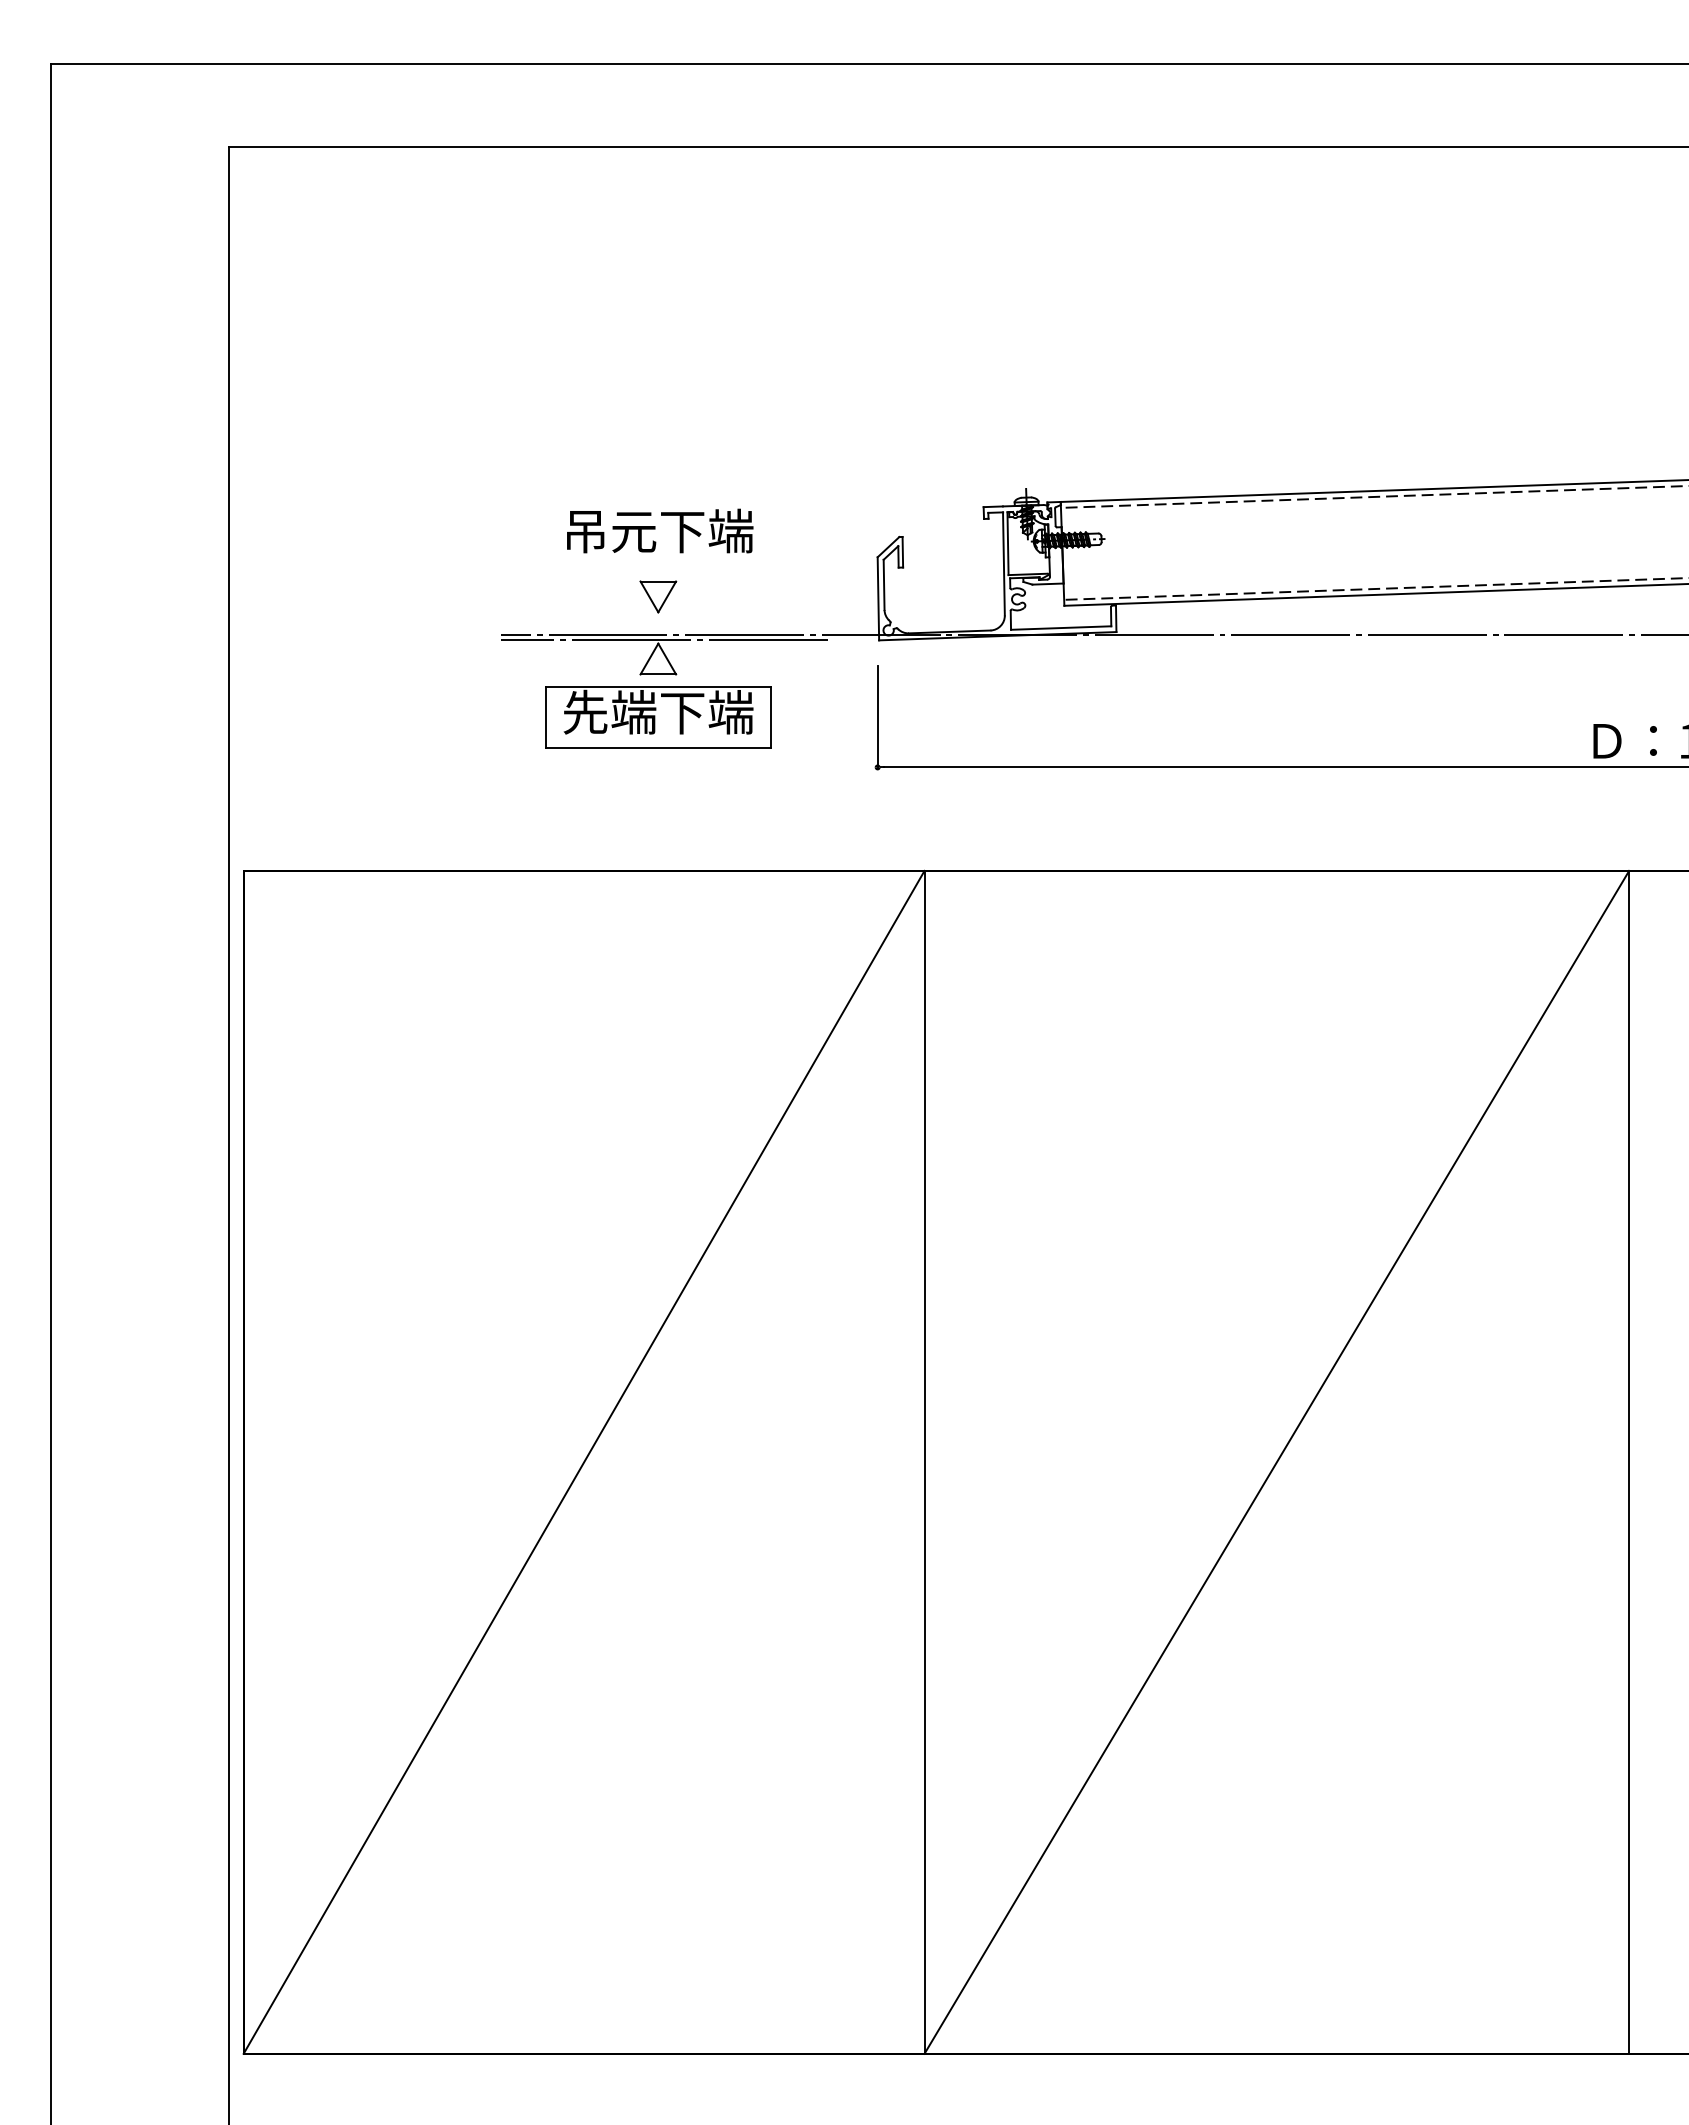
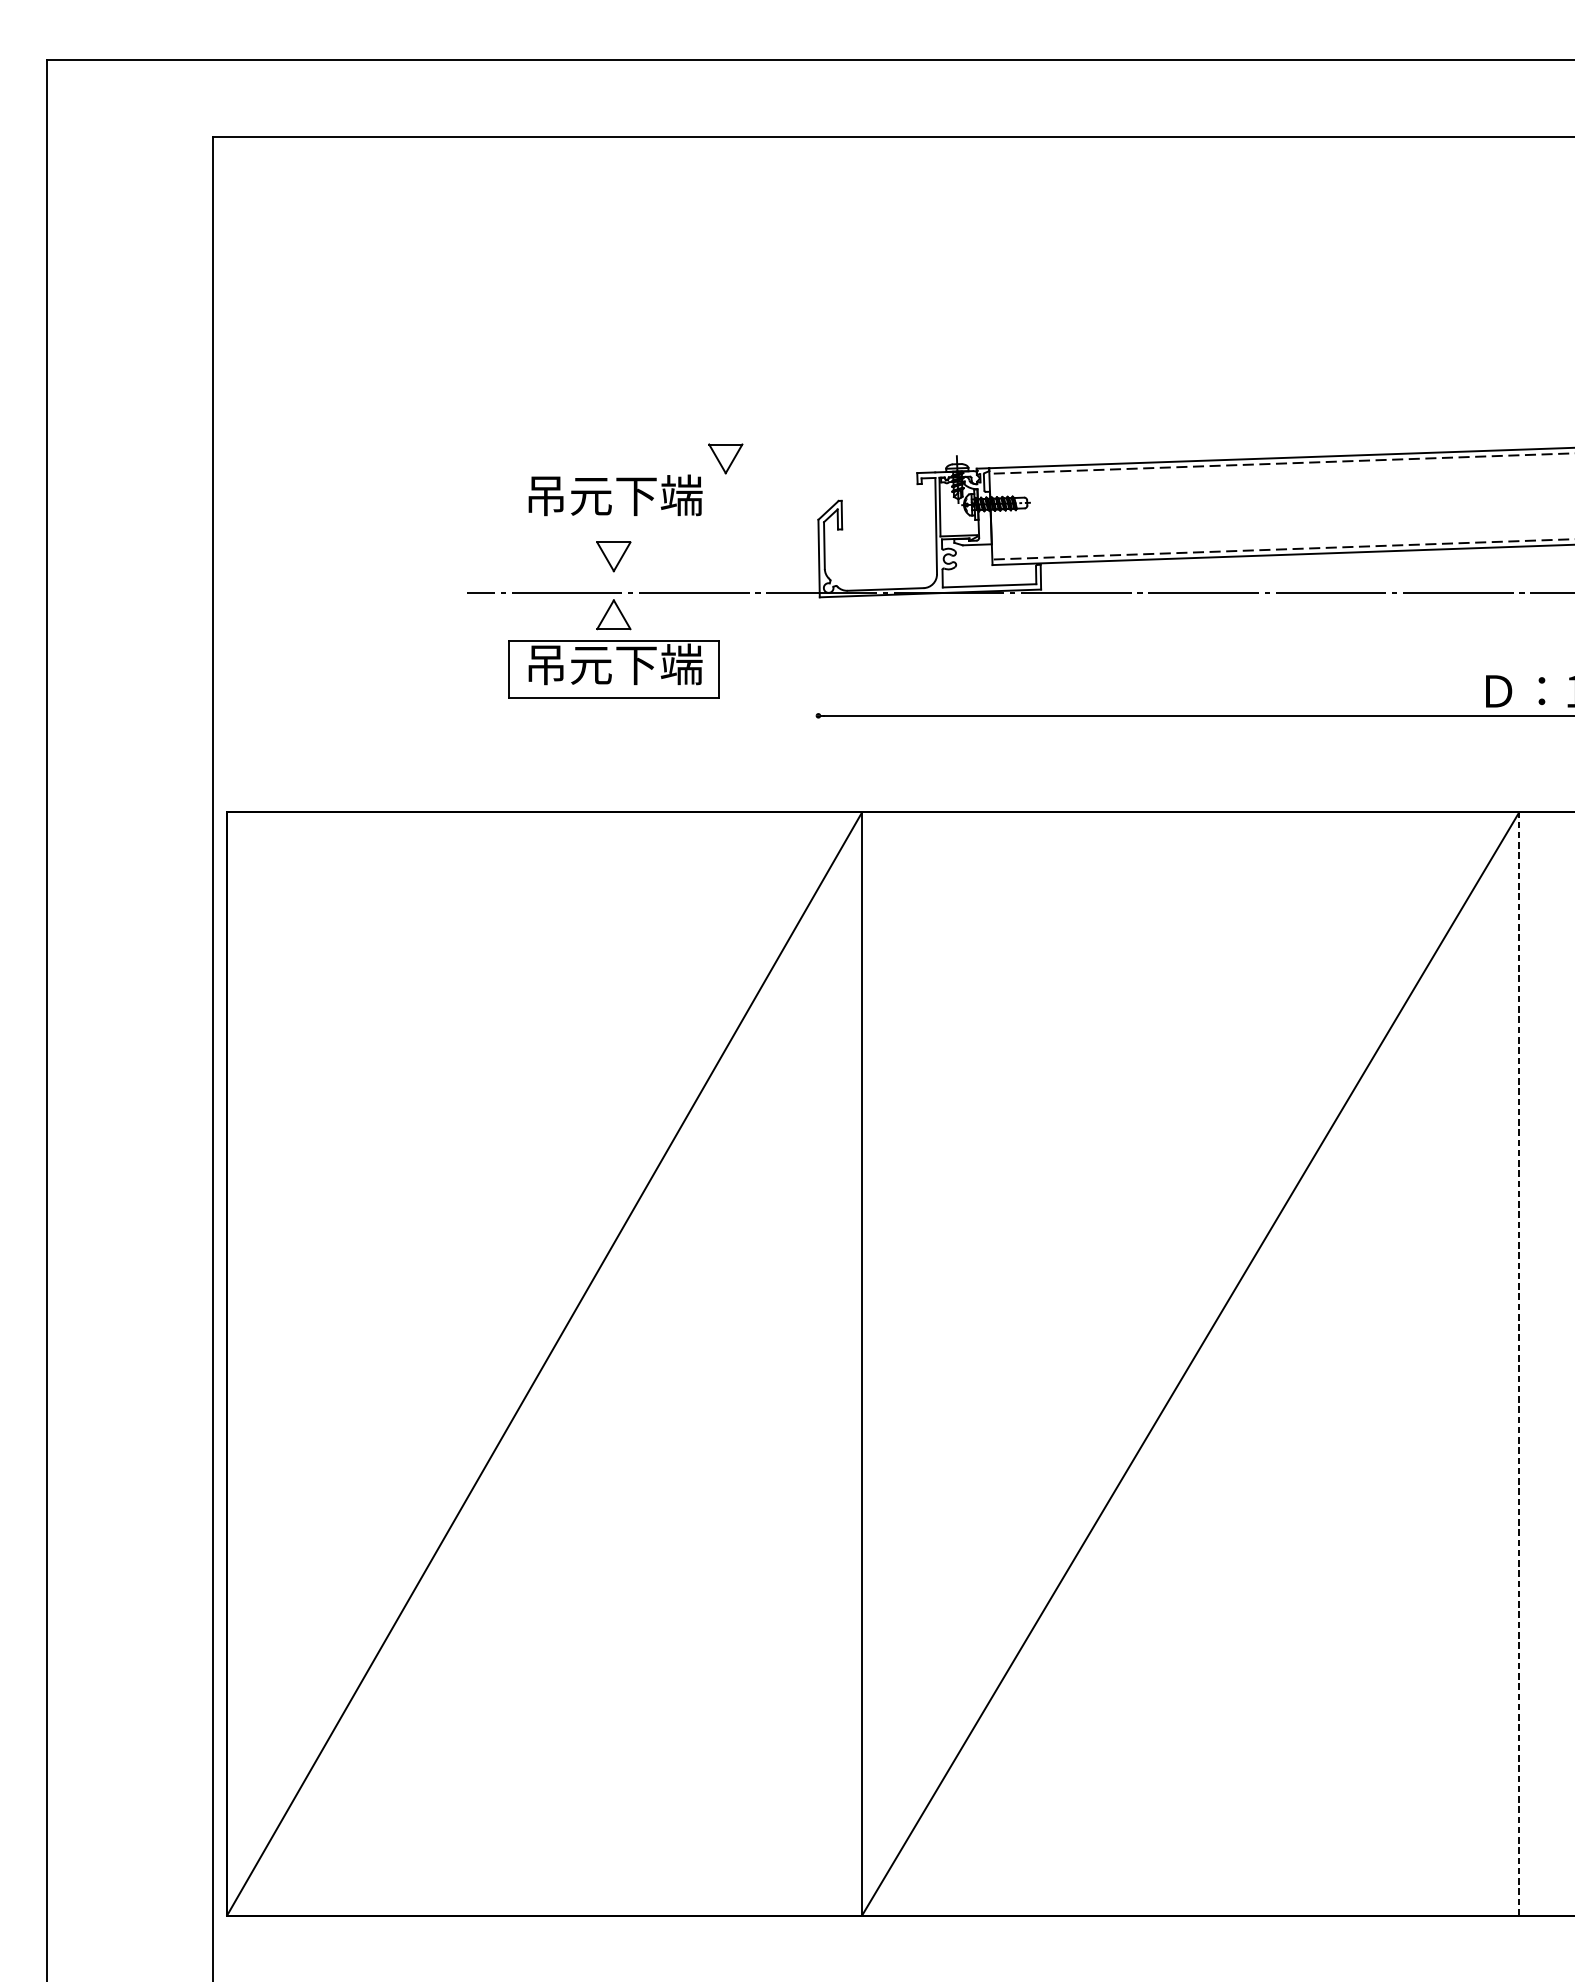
part: (778, 491) -> (725, 458), added
line: (664, 640) -> (619, 597), removed
text: (609, 711) -> (568, 663), 先端下端 -> 吊元下端
line: (877, 716) -> (818, 668), removed
line: (1629, 1461) -> (1519, 1363), solid -> dashed

